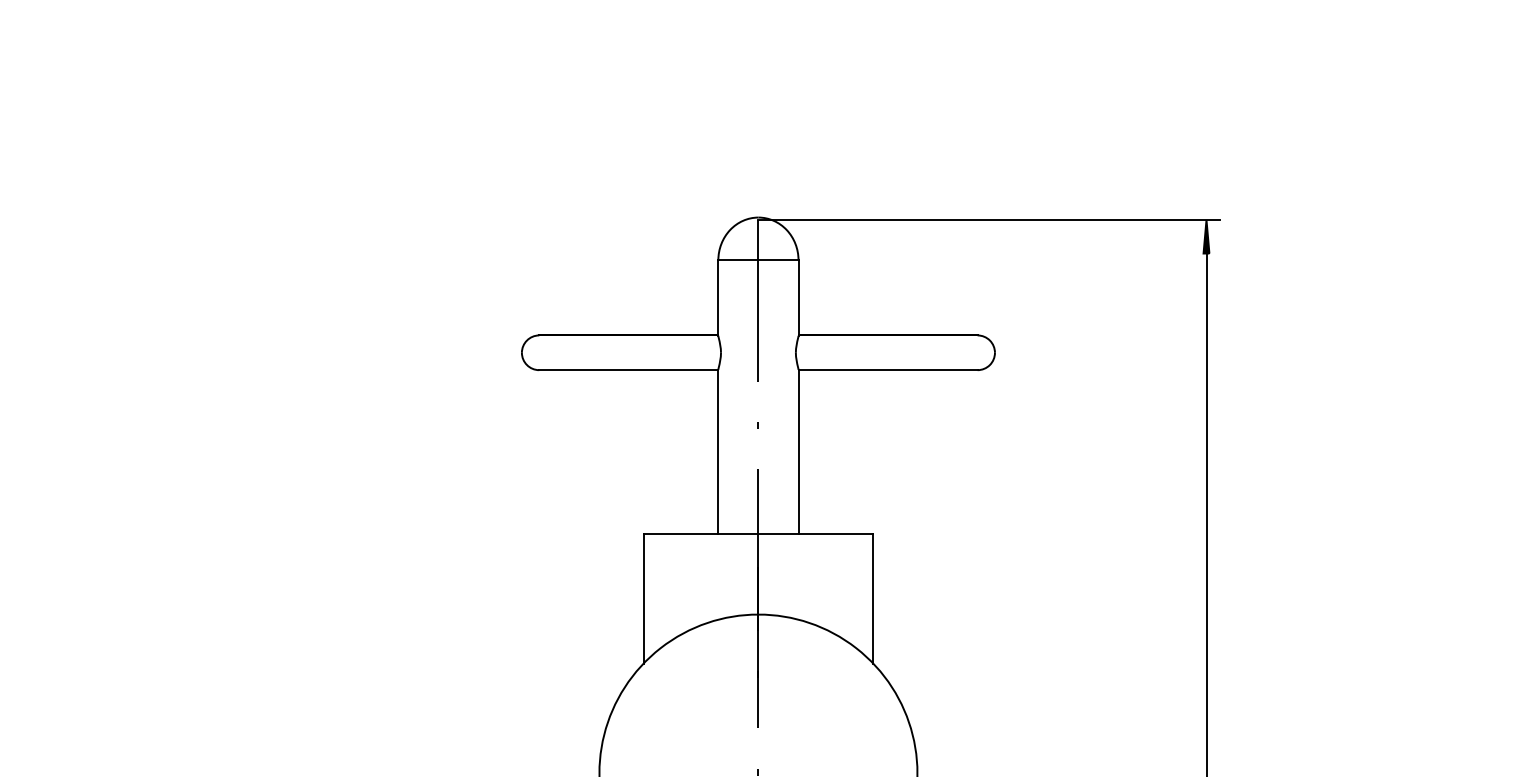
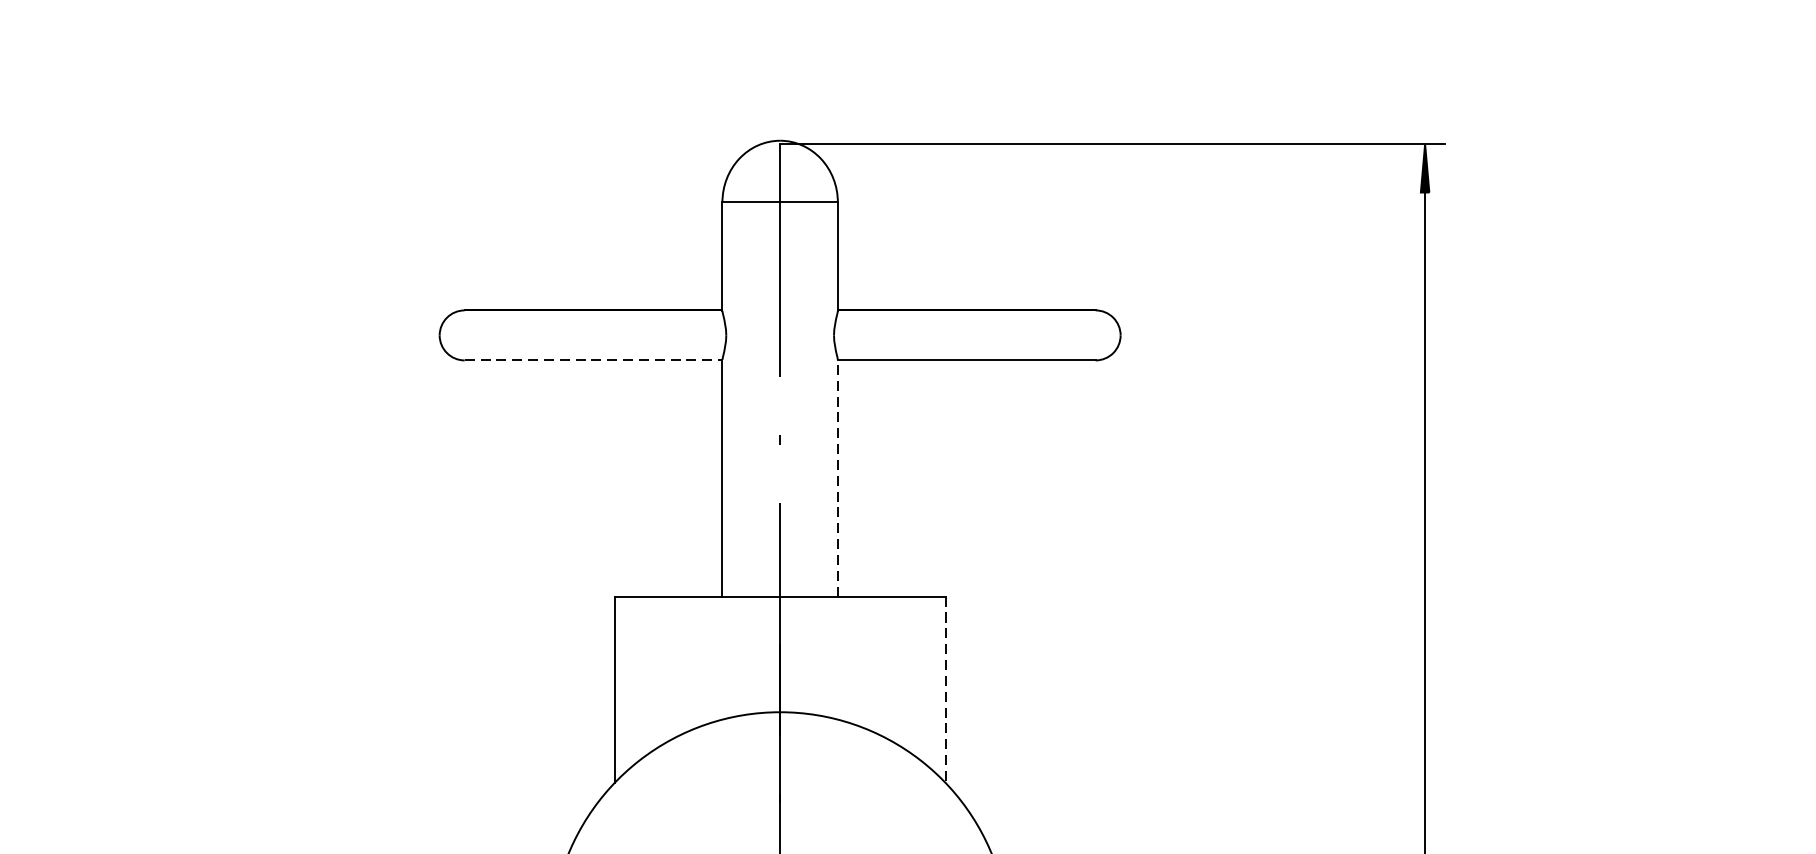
line: (628, 370) -> (593, 360), solid -> dashed
line: (798, 451) -> (837, 477), solid -> dashed
line: (873, 598) -> (945, 689), solid -> dashed

